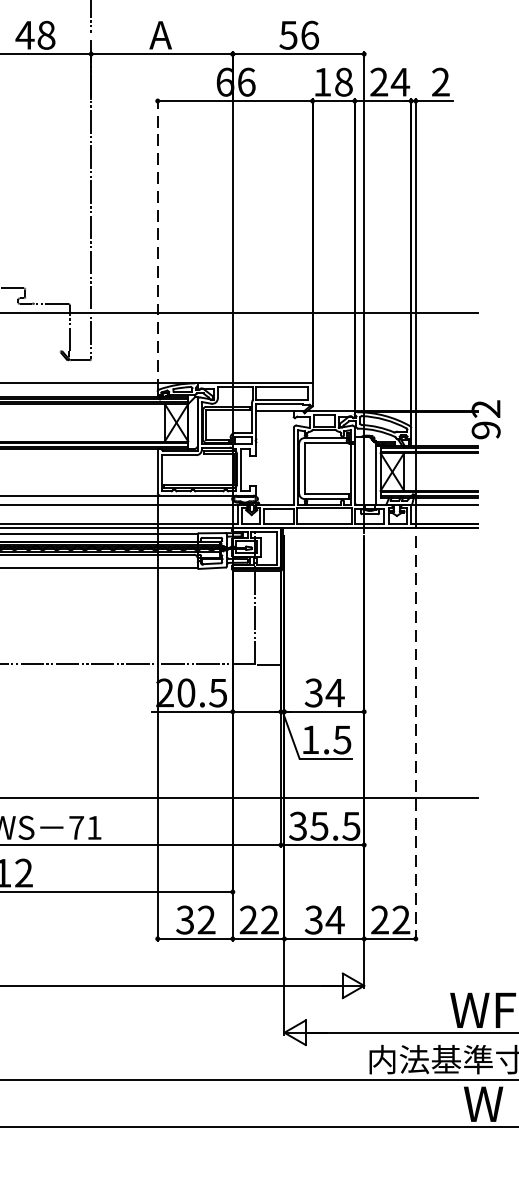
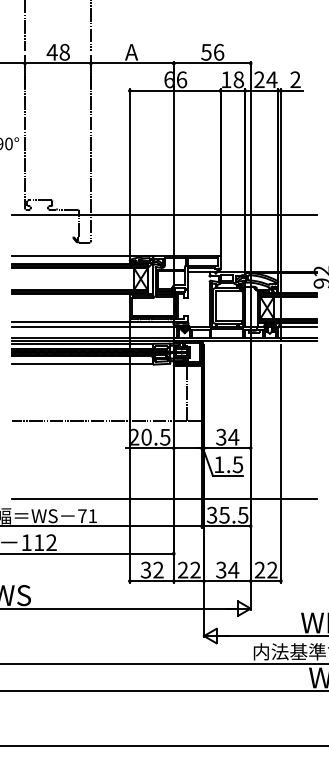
line: (157, 244) -> (129, 174), dashed -> solid
line: (415, 737) -> (280, 463), dashed -> solid

